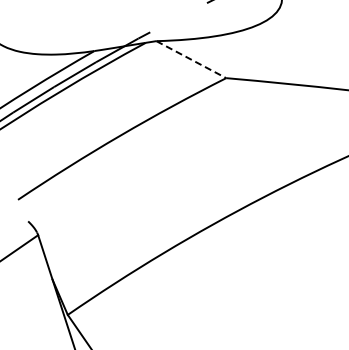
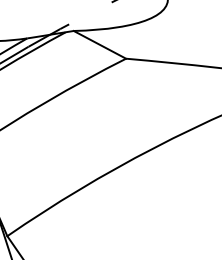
line: (191, 59) -> (100, 44), dashed -> solid

